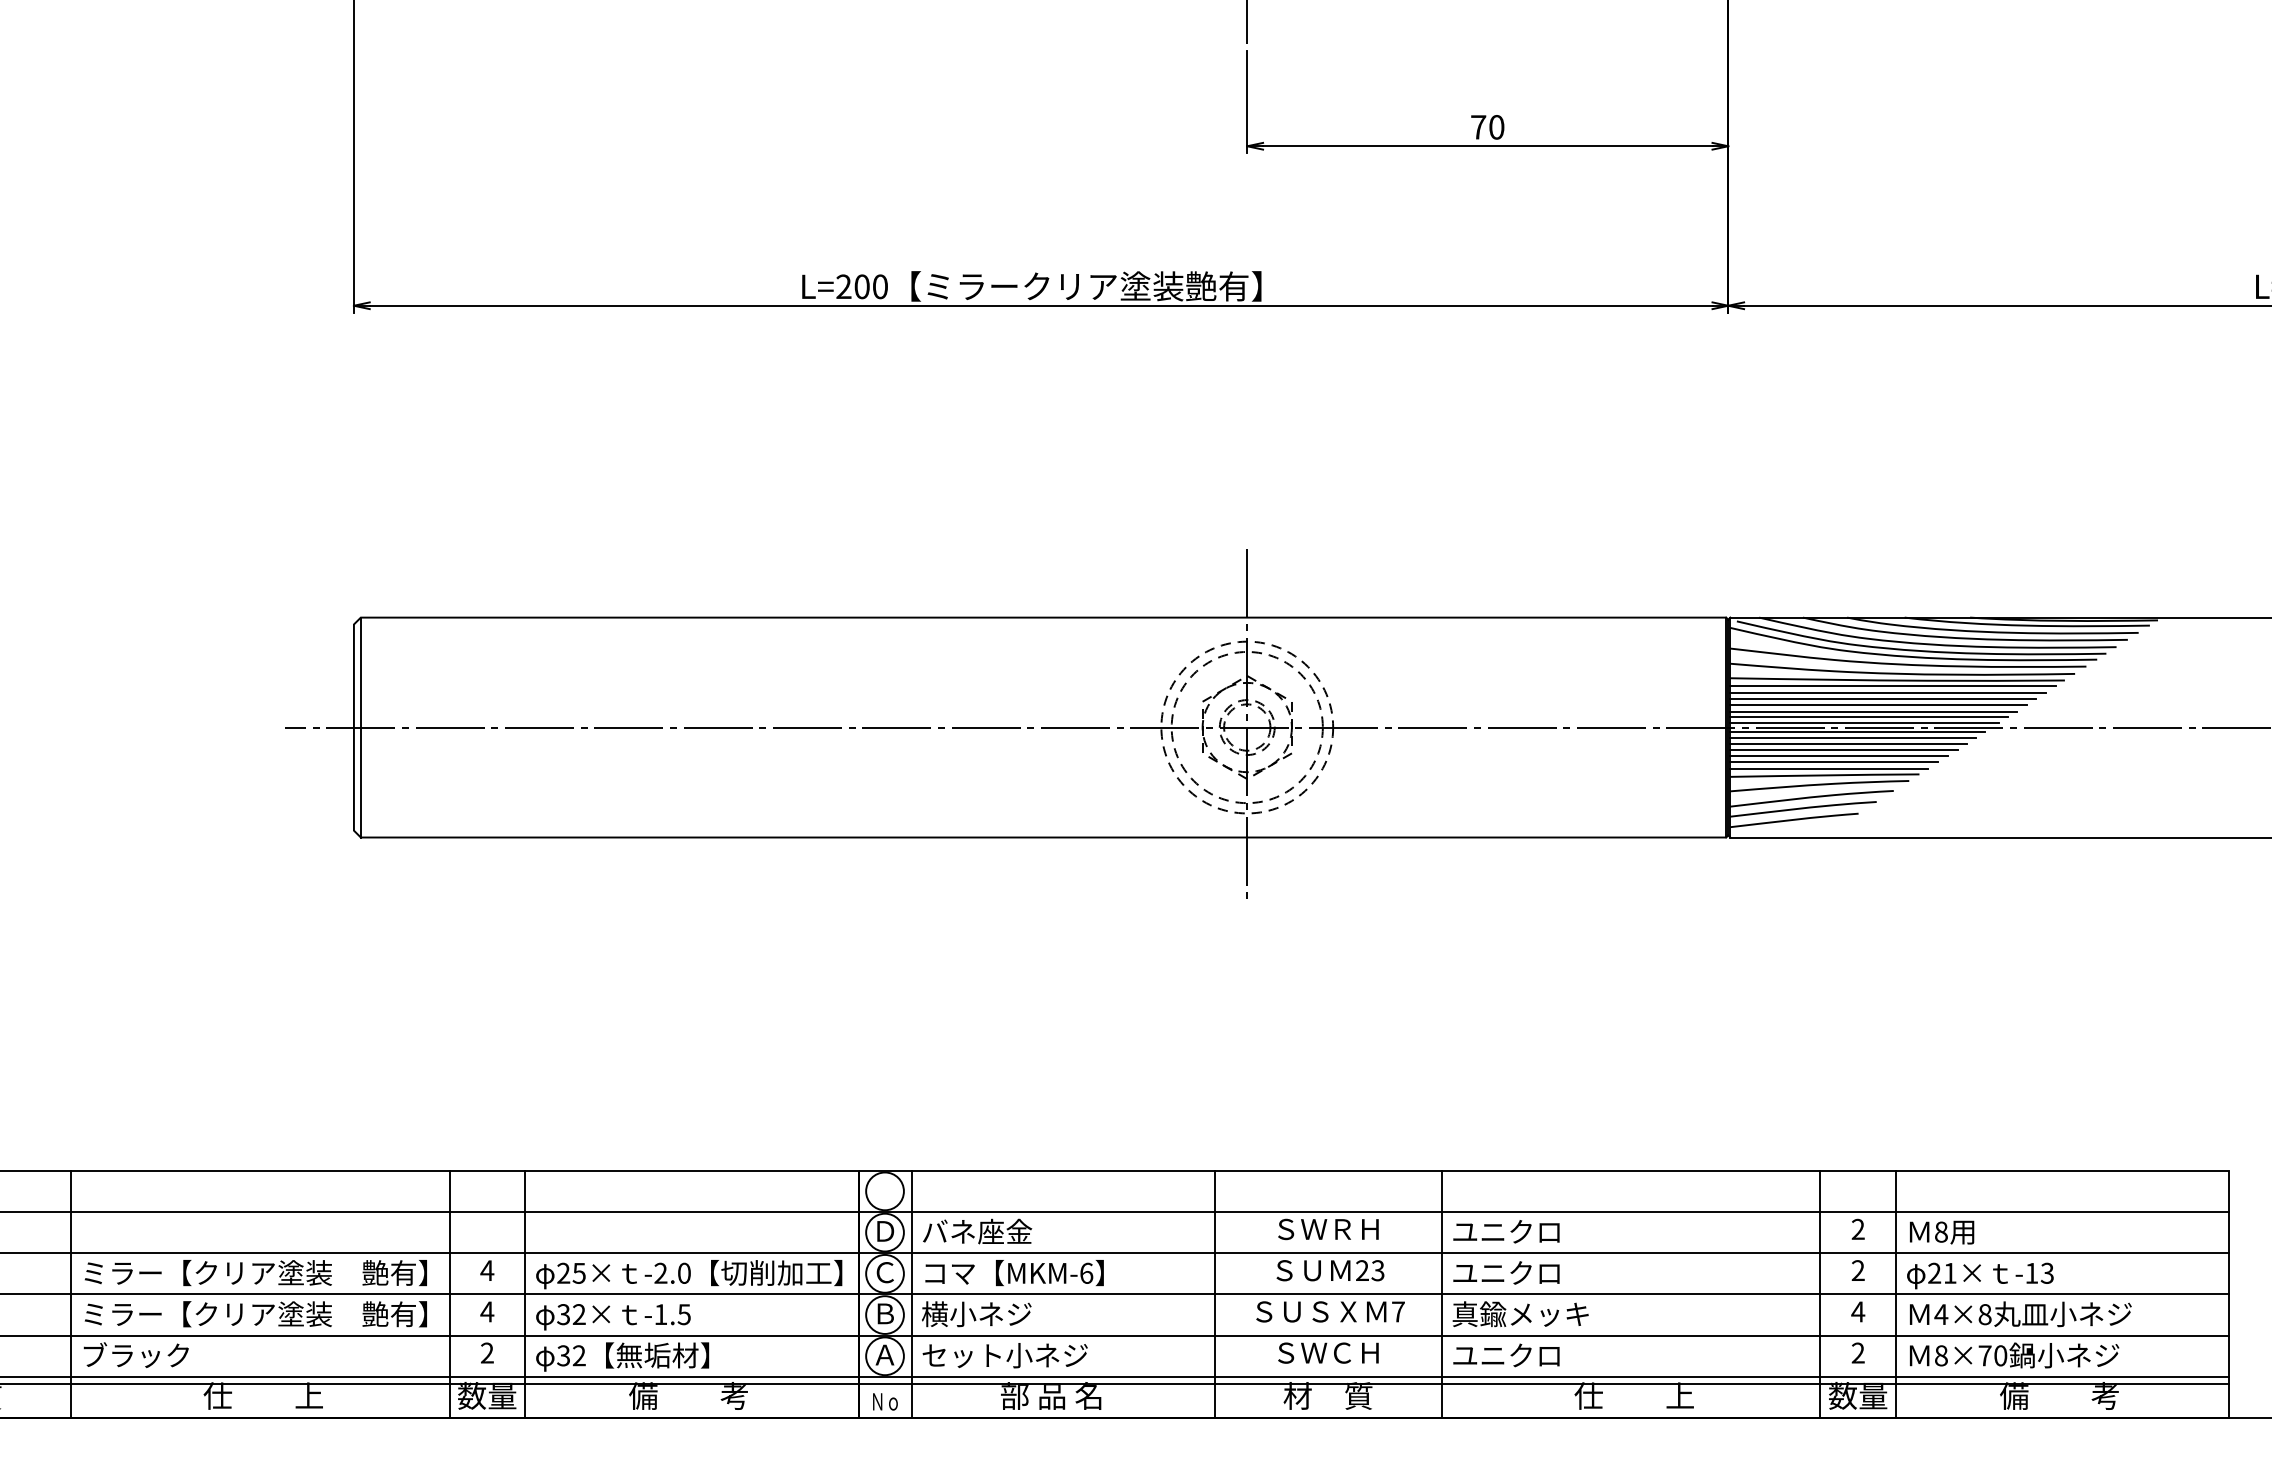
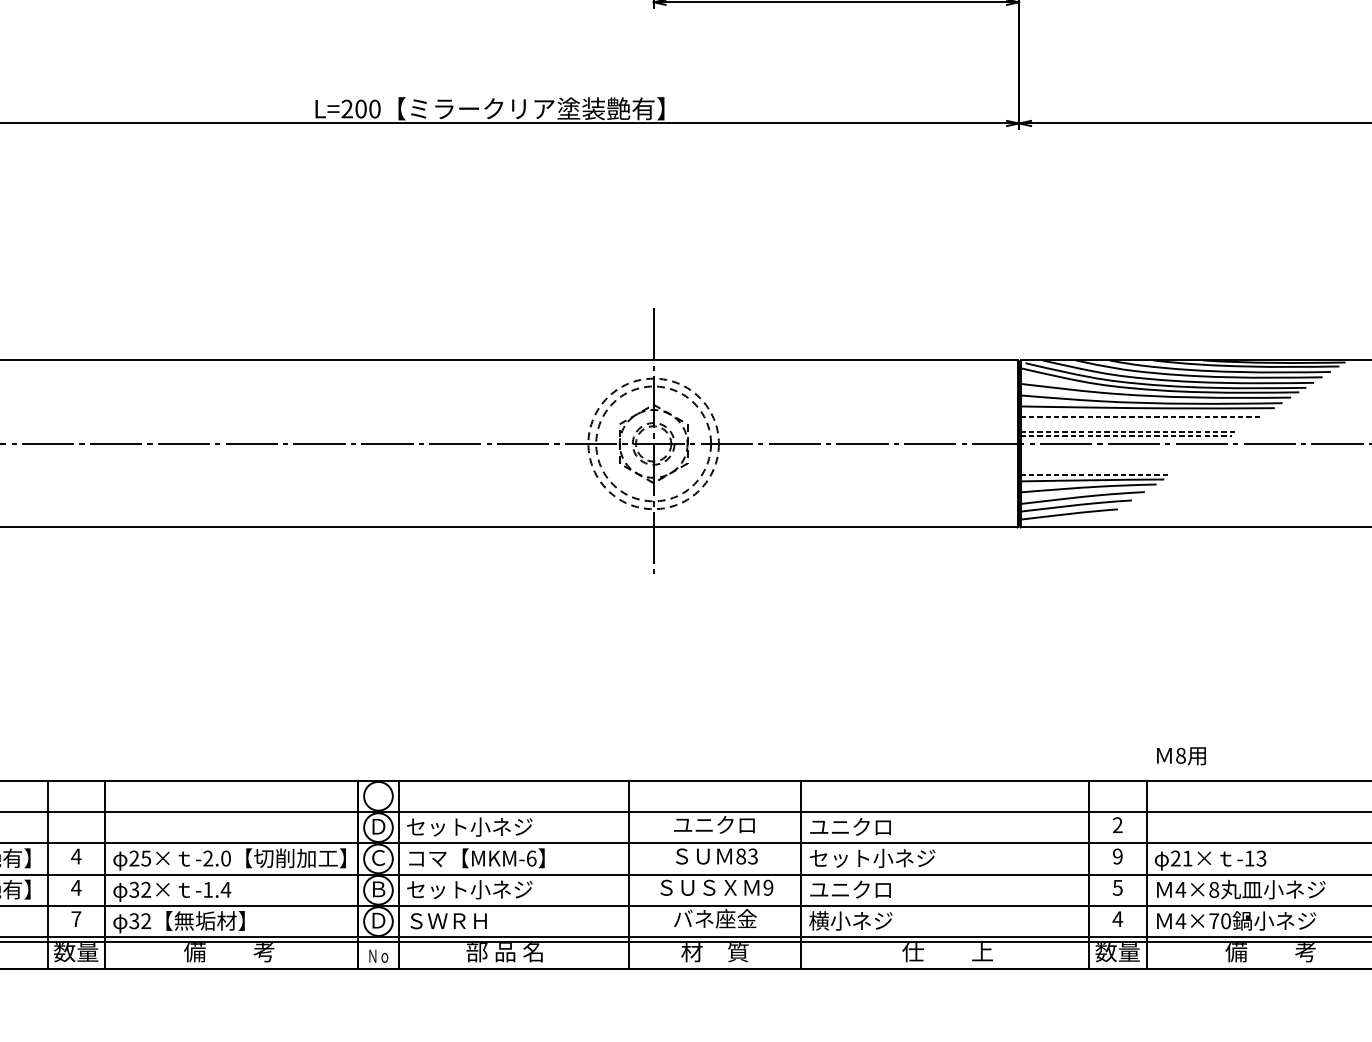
line: (1892, 686) -> (1143, 412), removed
line: (1888, 692) -> (1140, 417), solid -> dashed
line: (1883, 699) -> (1137, 422), removed
line: (1878, 705) -> (1133, 427), removed
line: (1874, 711) -> (1130, 431), solid -> dashed
line: (1869, 717) -> (1126, 436), solid -> dashed
line: (1864, 722) -> (1122, 440), removed
line: (1857, 732) -> (1117, 447), removed
line: (1853, 737) -> (1114, 451), removed
line: (1848, 743) -> (1110, 456), removed
line: (1843, 749) -> (1106, 460), removed
line: (1838, 756) -> (1102, 465), removed
line: (1834, 762) -> (1099, 470), removed
line: (1829, 768) -> (1095, 475), solid -> dashed
text: (1327, 1228) -> (714, 824), ＳＷＲＨ -> ユニクロ
text: (1004, 1231) -> (469, 826), バネ座金 -> セット小ネジ
text: (1942, 1232) -> (1181, 756), moved
text: (1362, 1270) -> (741, 856), 23 -> 83
text: (1857, 1270) -> (1117, 856), 2 -> 9
text: (1535, 1272) -> (872, 857), ユニクロ -> セット小ネジ
text: (1398, 1311) -> (768, 887), 7 -> 9
text: (1858, 1311) -> (1118, 887), 4 -> 5
text: (684, 1314) -> (226, 889), -1.5 -> -1.4
text: (1004, 1314) -> (469, 889), 横小ネジ -> セット小ネジ
text: (1520, 1314) -> (861, 889), 真鍮メッキ -> ユニクロ
text: (487, 1352) -> (76, 918), 2 -> 7
text: (1328, 1352) -> (715, 918), ＳＷＣＨ -> バネ座金
text: (1858, 1352) -> (1118, 918), 2 -> 4
text: (884, 1354) -> (378, 920), Ａ -> Ｄ
text: (1004, 1355) -> (469, 920), セット小ネジ -> ＳＷＲＨ
text: (1506, 1355) -> (850, 920), ユニクロ -> 横小ネジ
text: (1941, 1355) -> (1181, 920), 8×70 -> 4×70

